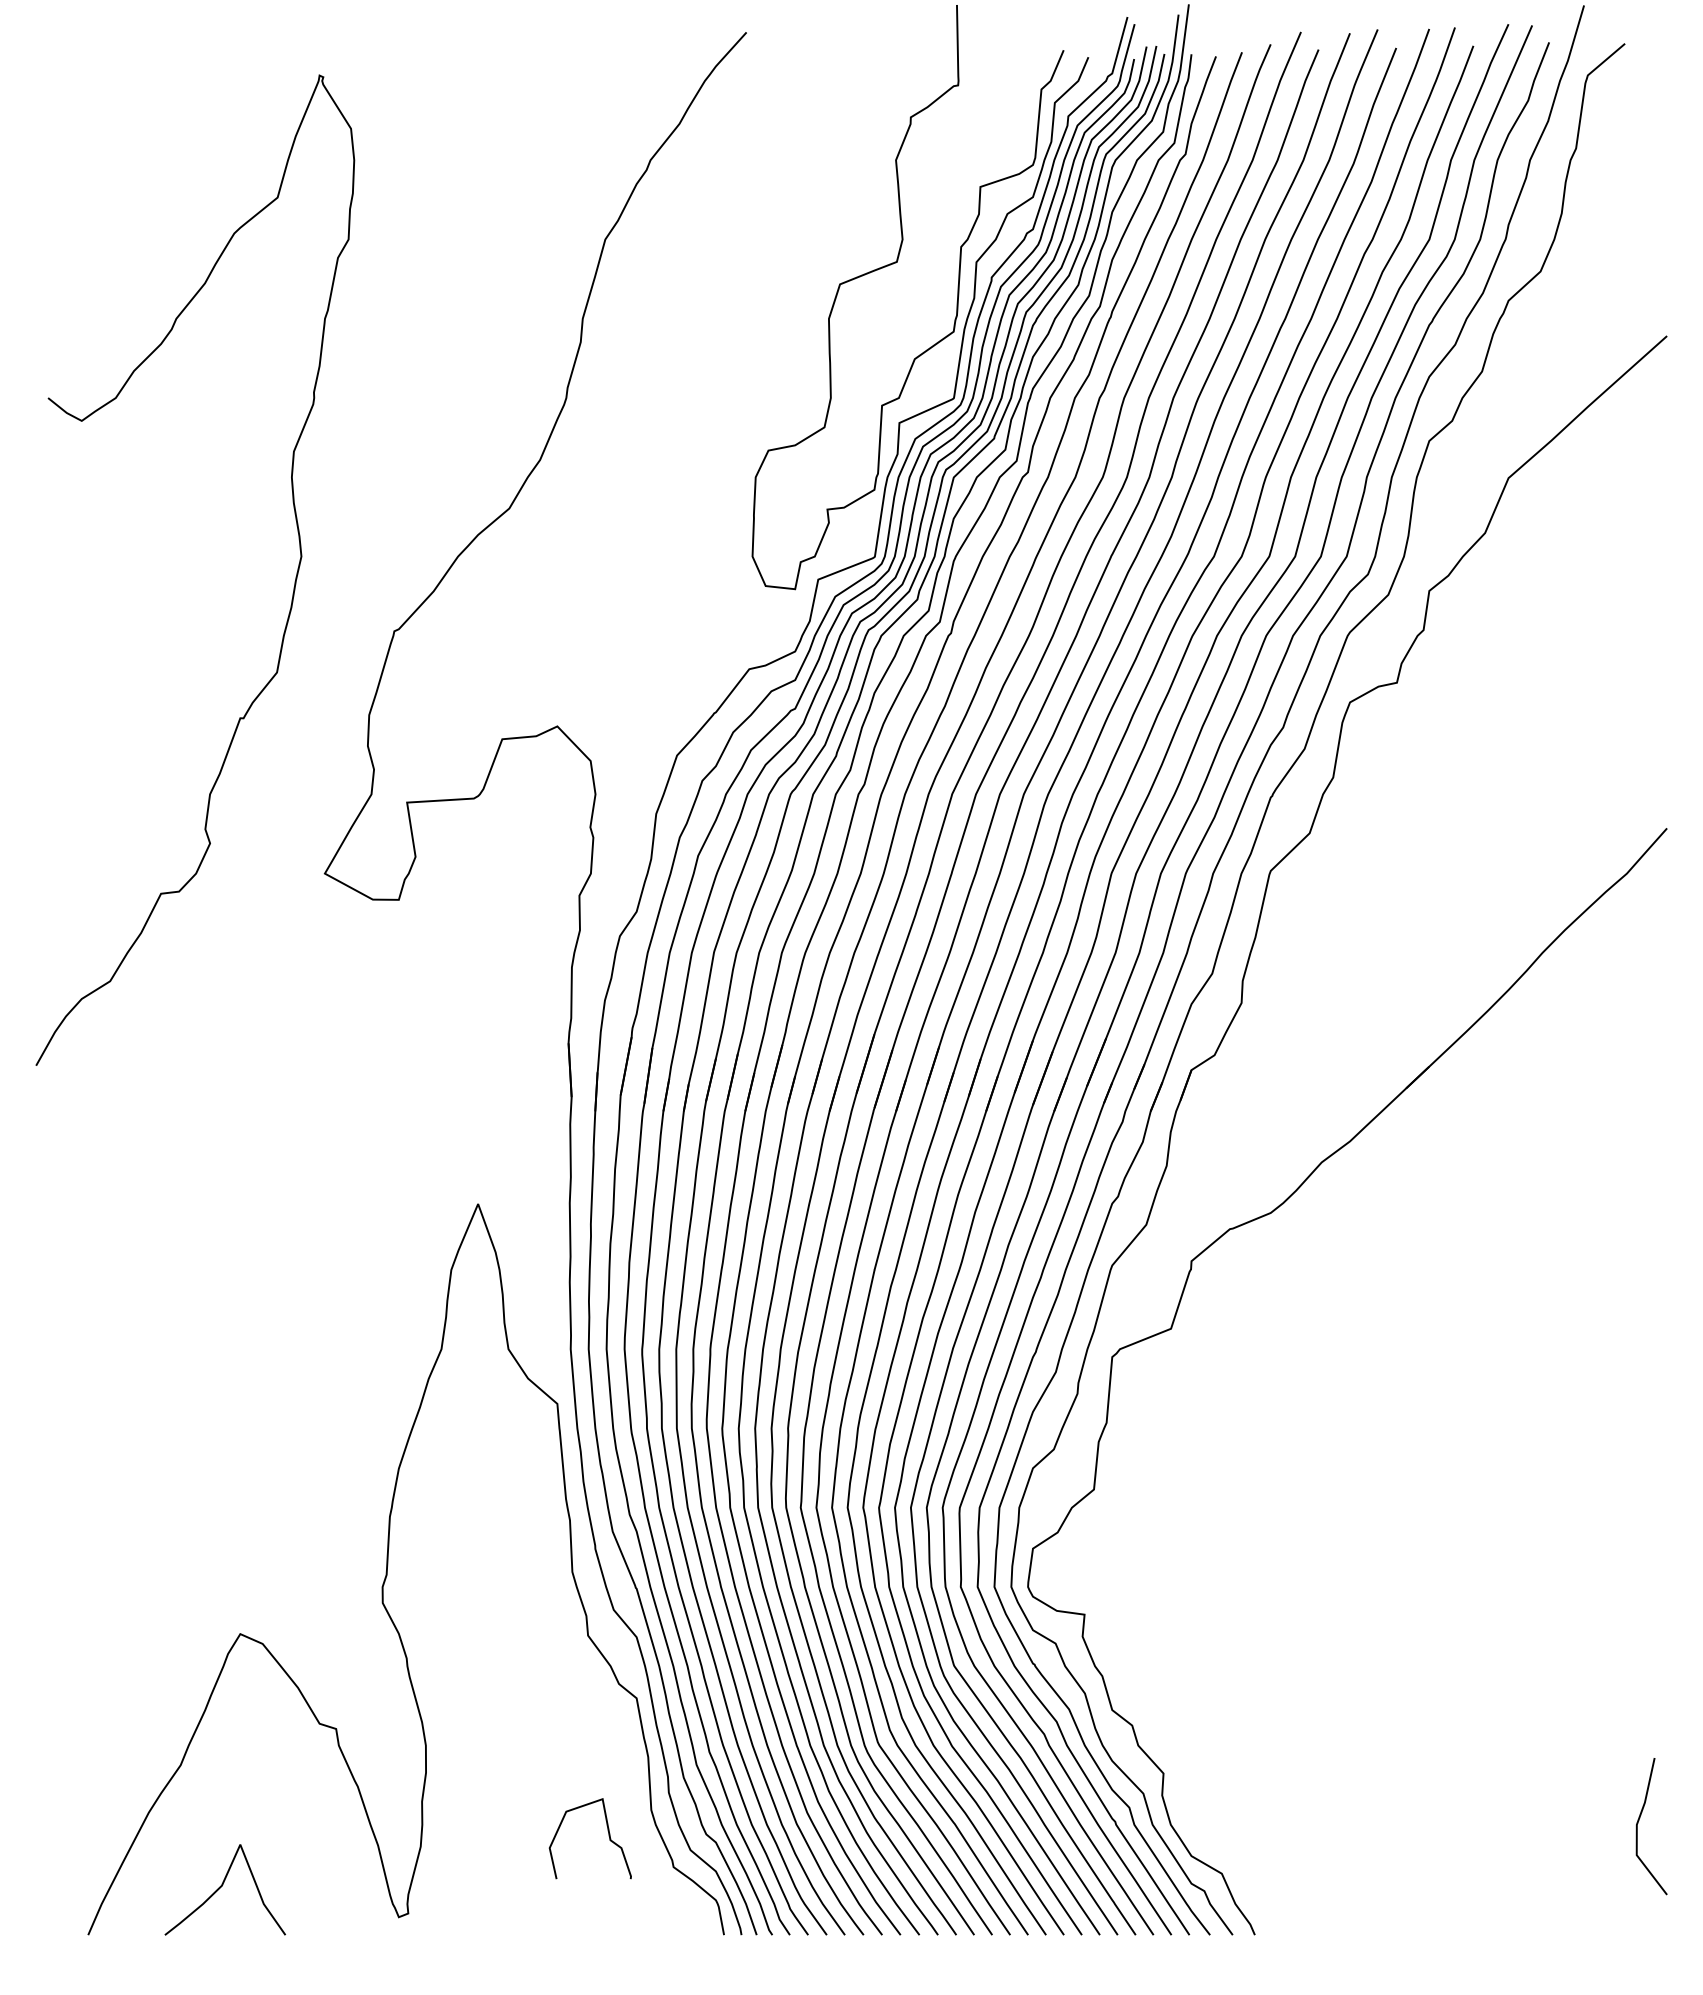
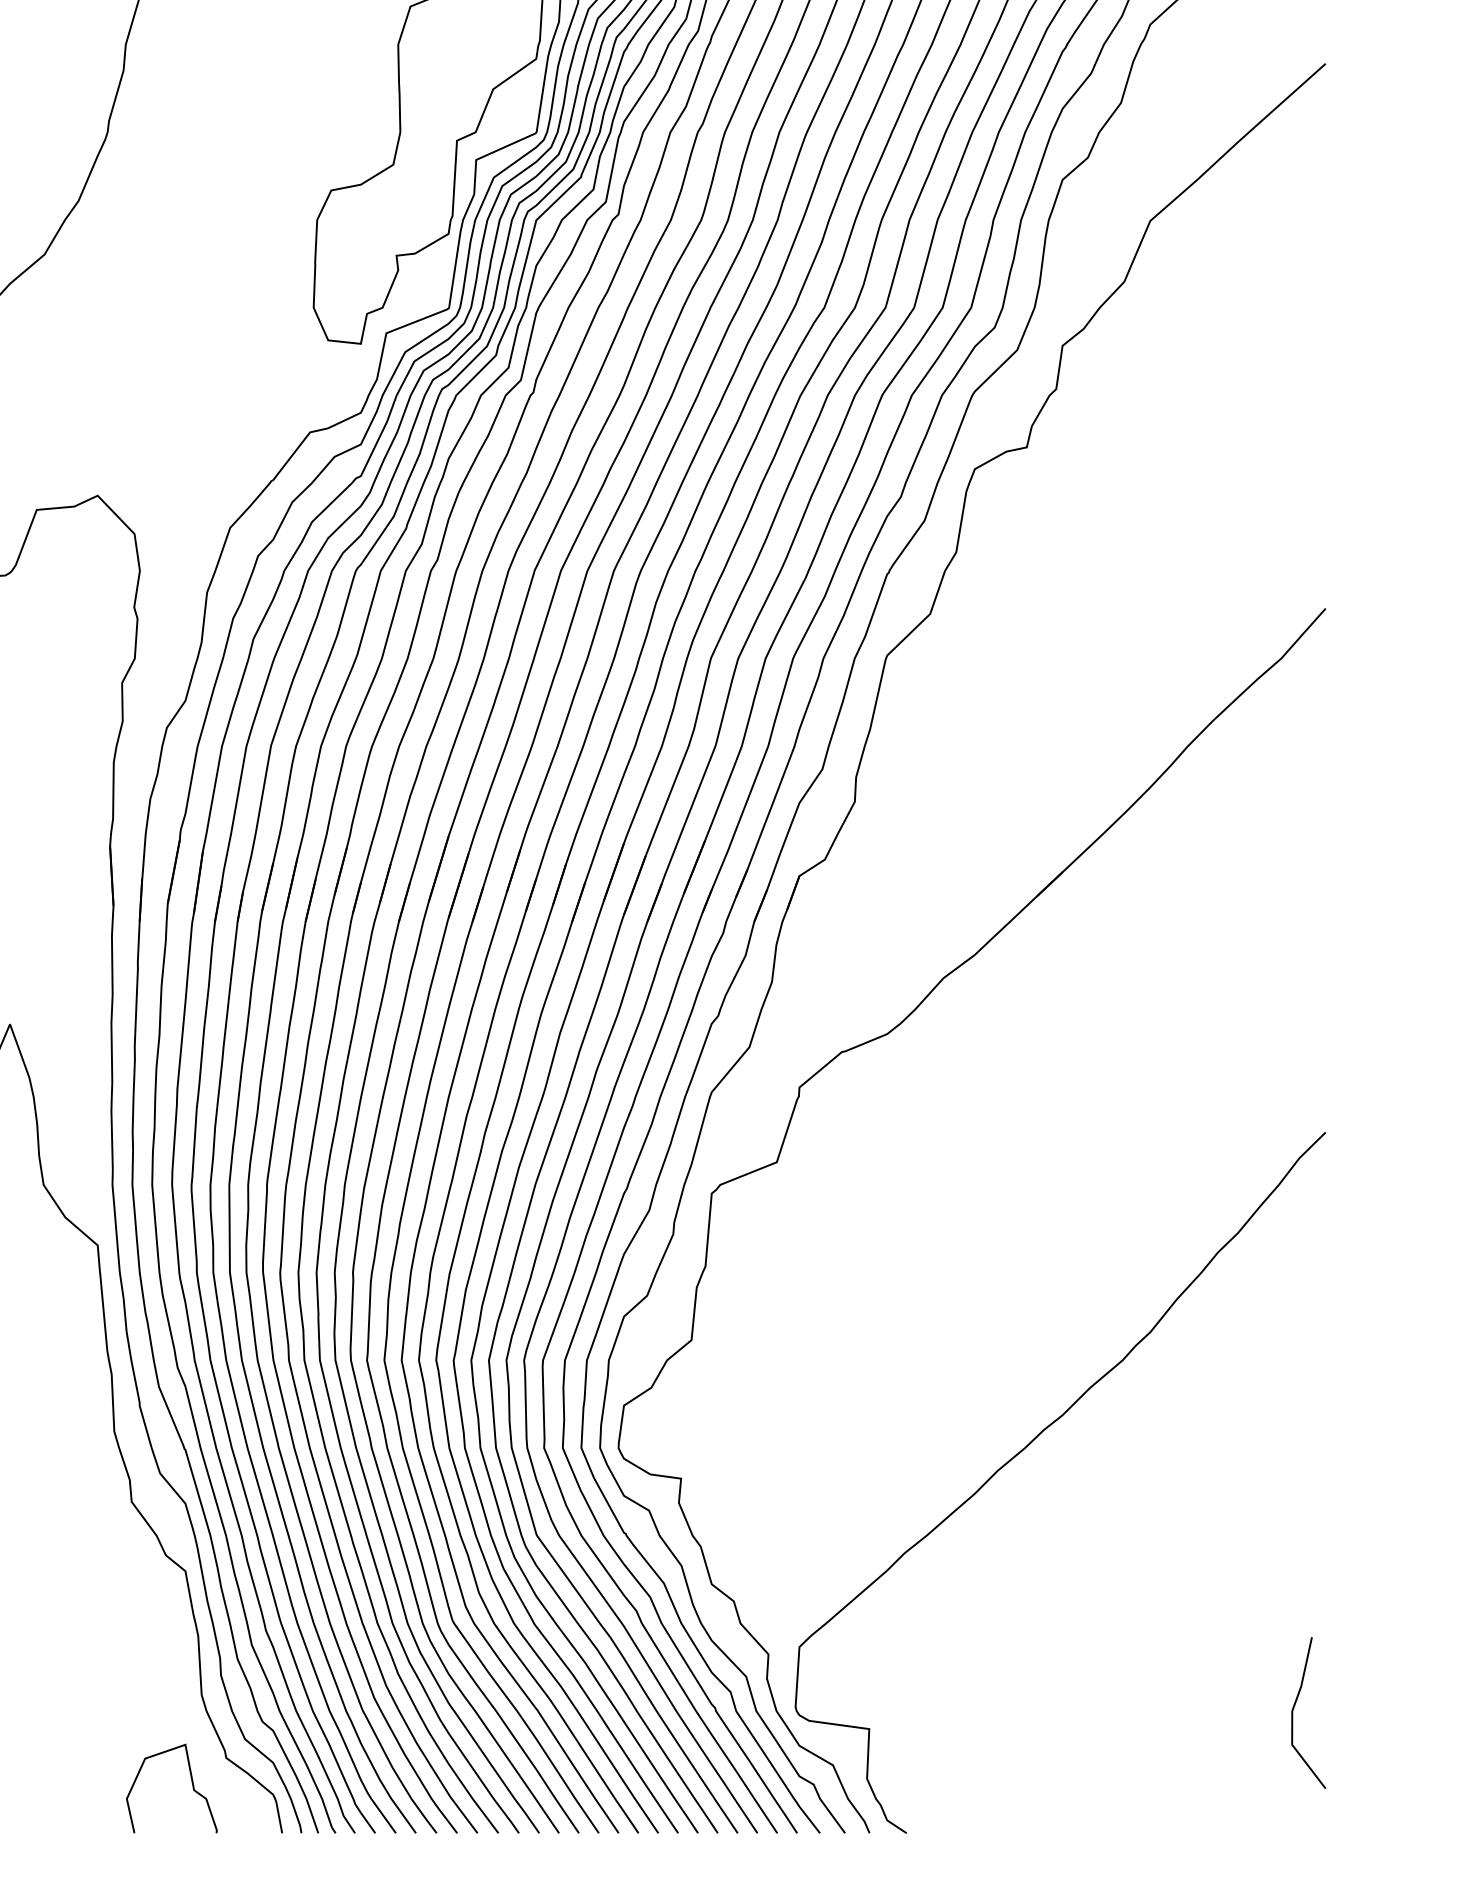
curve: (1396, 1587) -> (1026, 1448), added
curve: (608, 1836) -> (191, 1786), moved

